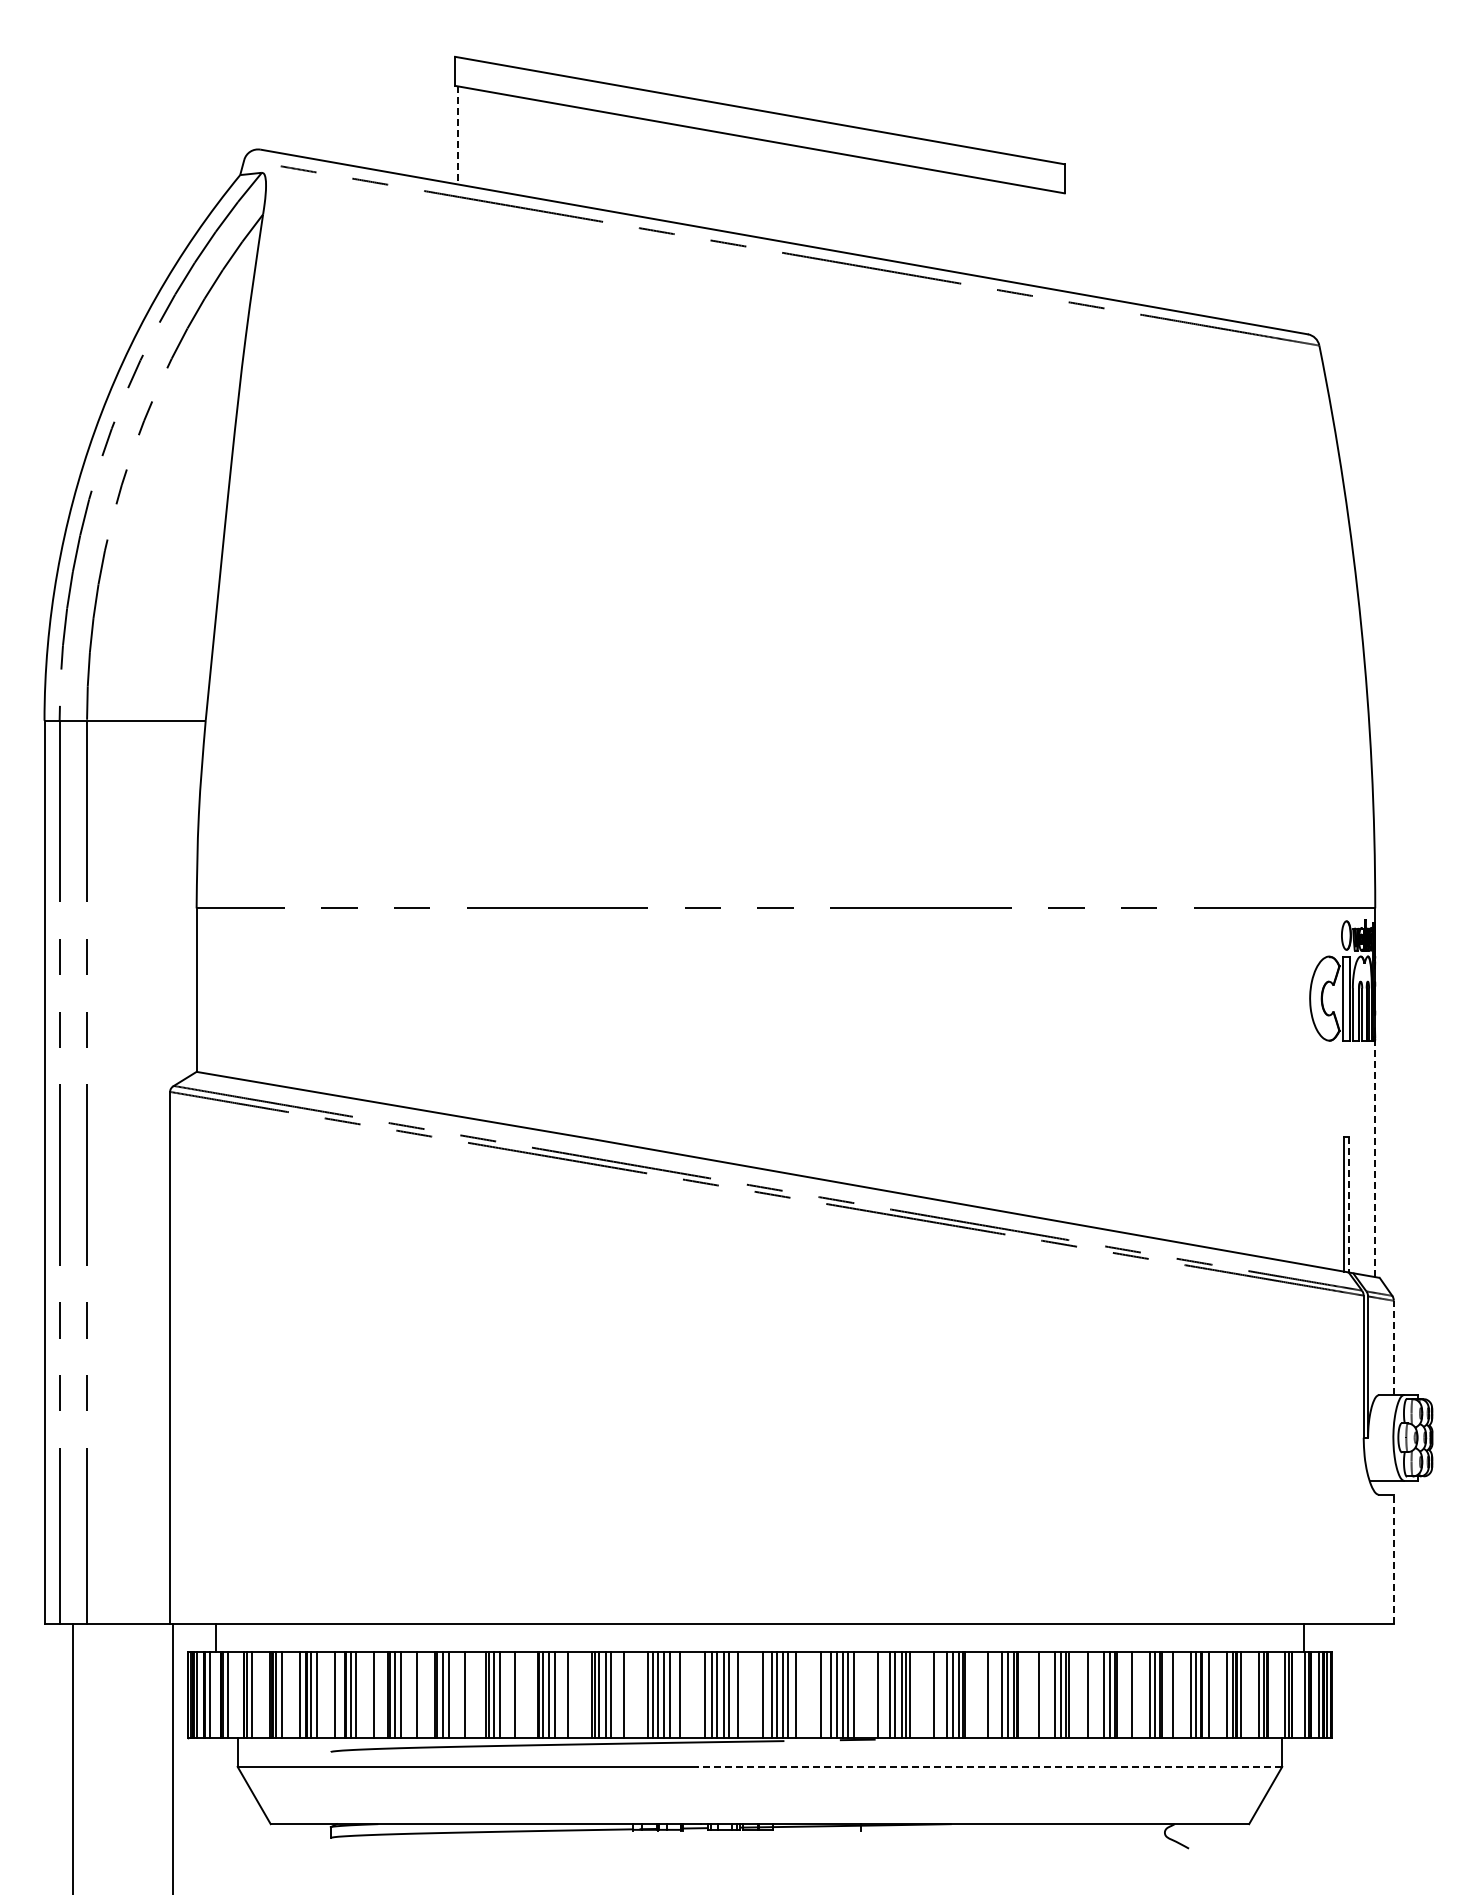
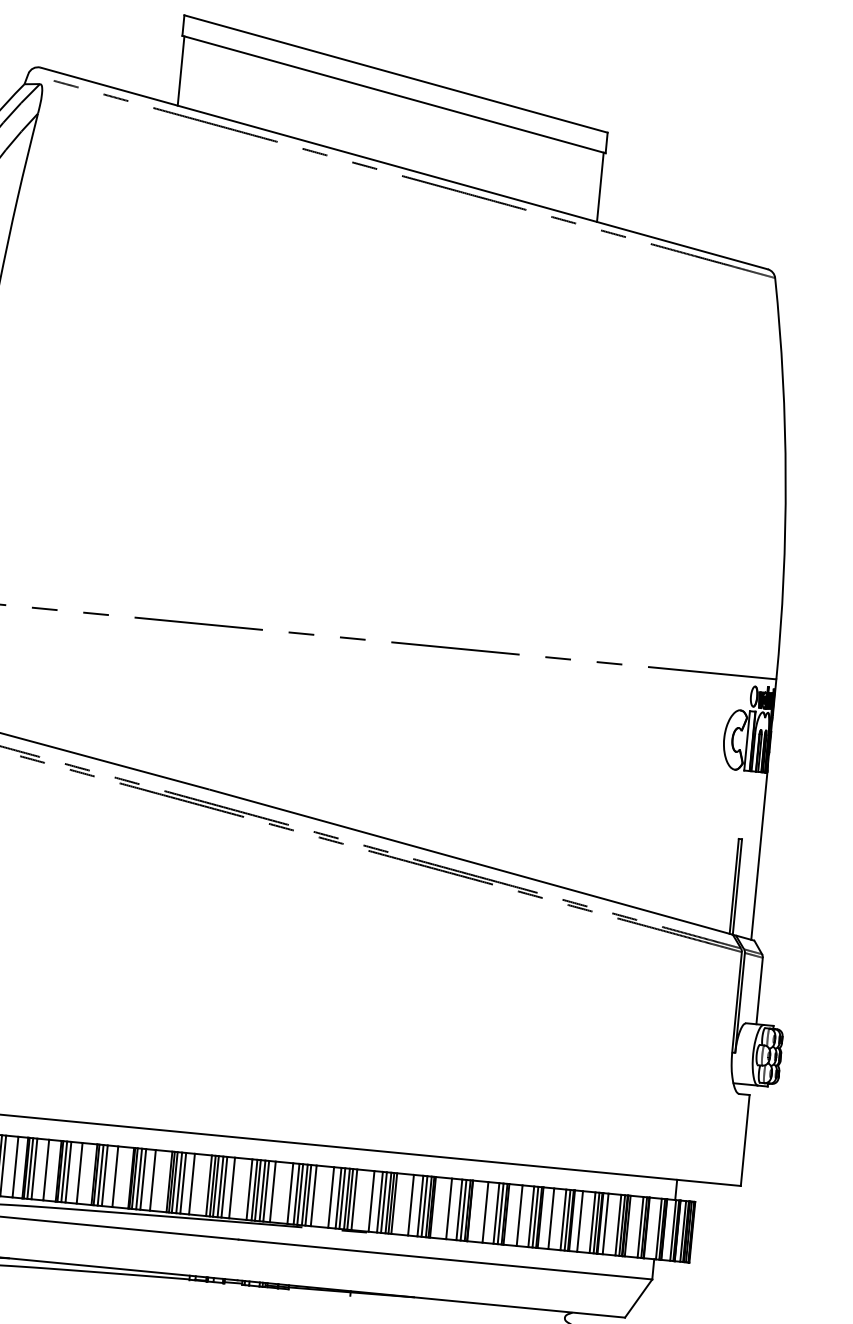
line: (458, 135) -> (181, 71), dashed -> solid
line: (1061, 241) -> (600, 186), added
line: (1375, 1157) -> (759, 855), dashed -> solid
line: (1348, 1204) -> (737, 886), dashed -> solid
line: (1393, 1347) -> (759, 990), dashed -> solid
line: (1393, 1558) -> (745, 1139), dashed -> solid
line: (989, 1766) -> (445, 1259), dashed -> solid

